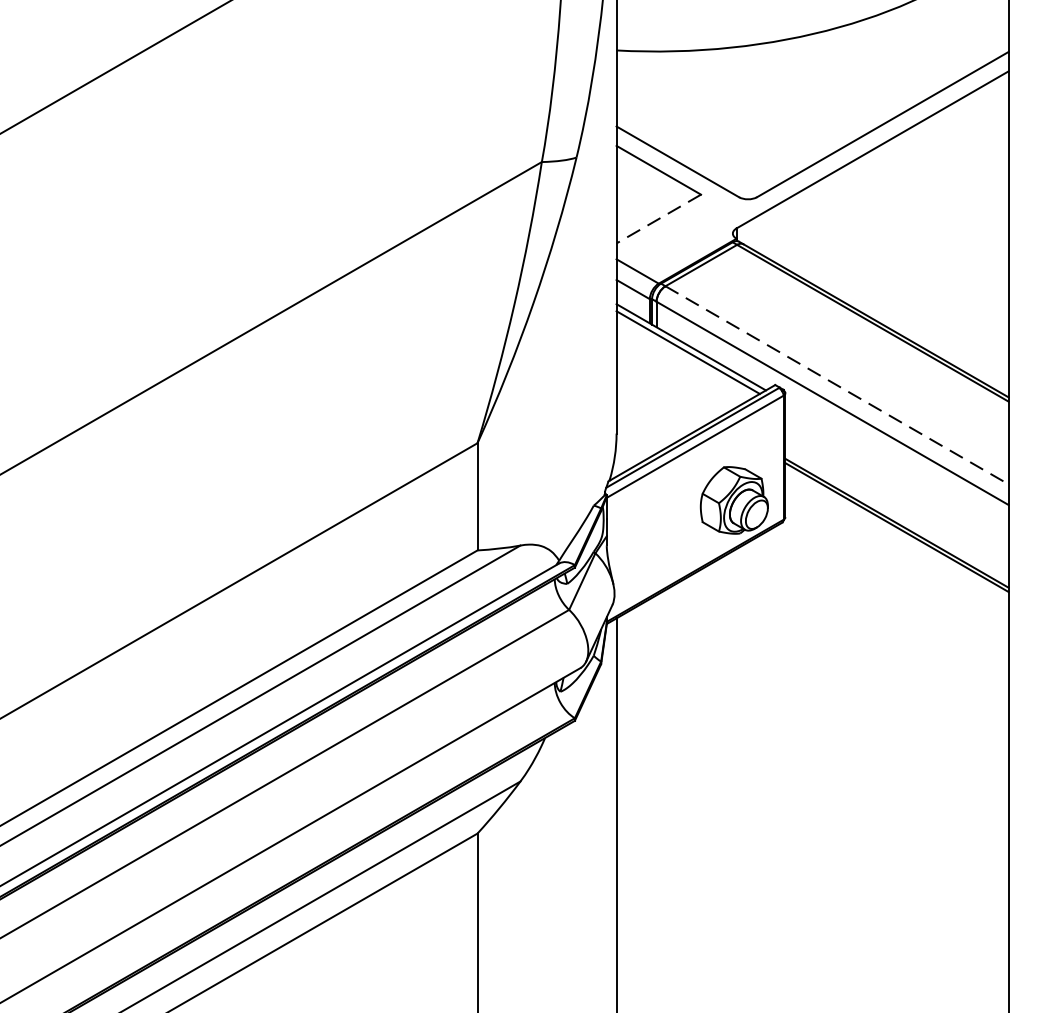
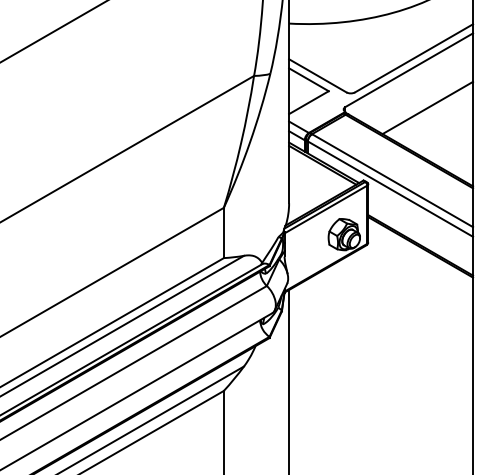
line: (657, 218) -> (308, 102), dashed -> solid
line: (911, 229) -> (427, 107), added
line: (836, 384) -> (392, 180), dashed -> solid

